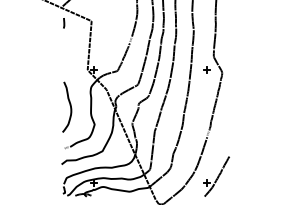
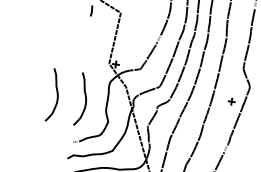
part: (206, 69) -> (230, 101), moved
curve: (42, 105) -> (56, 93), added

